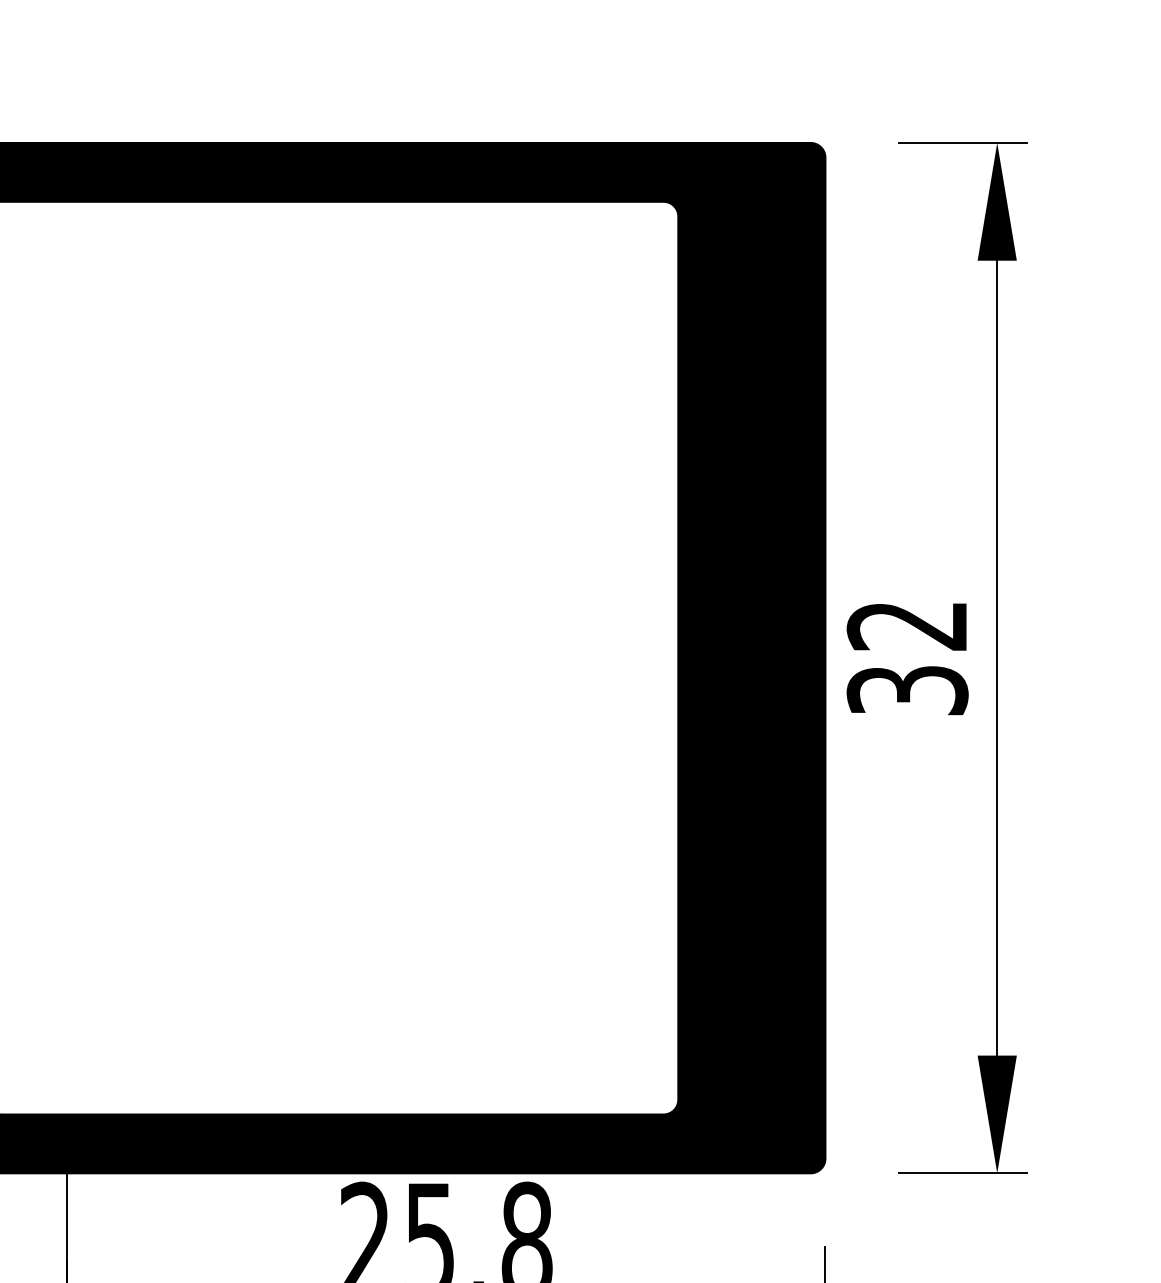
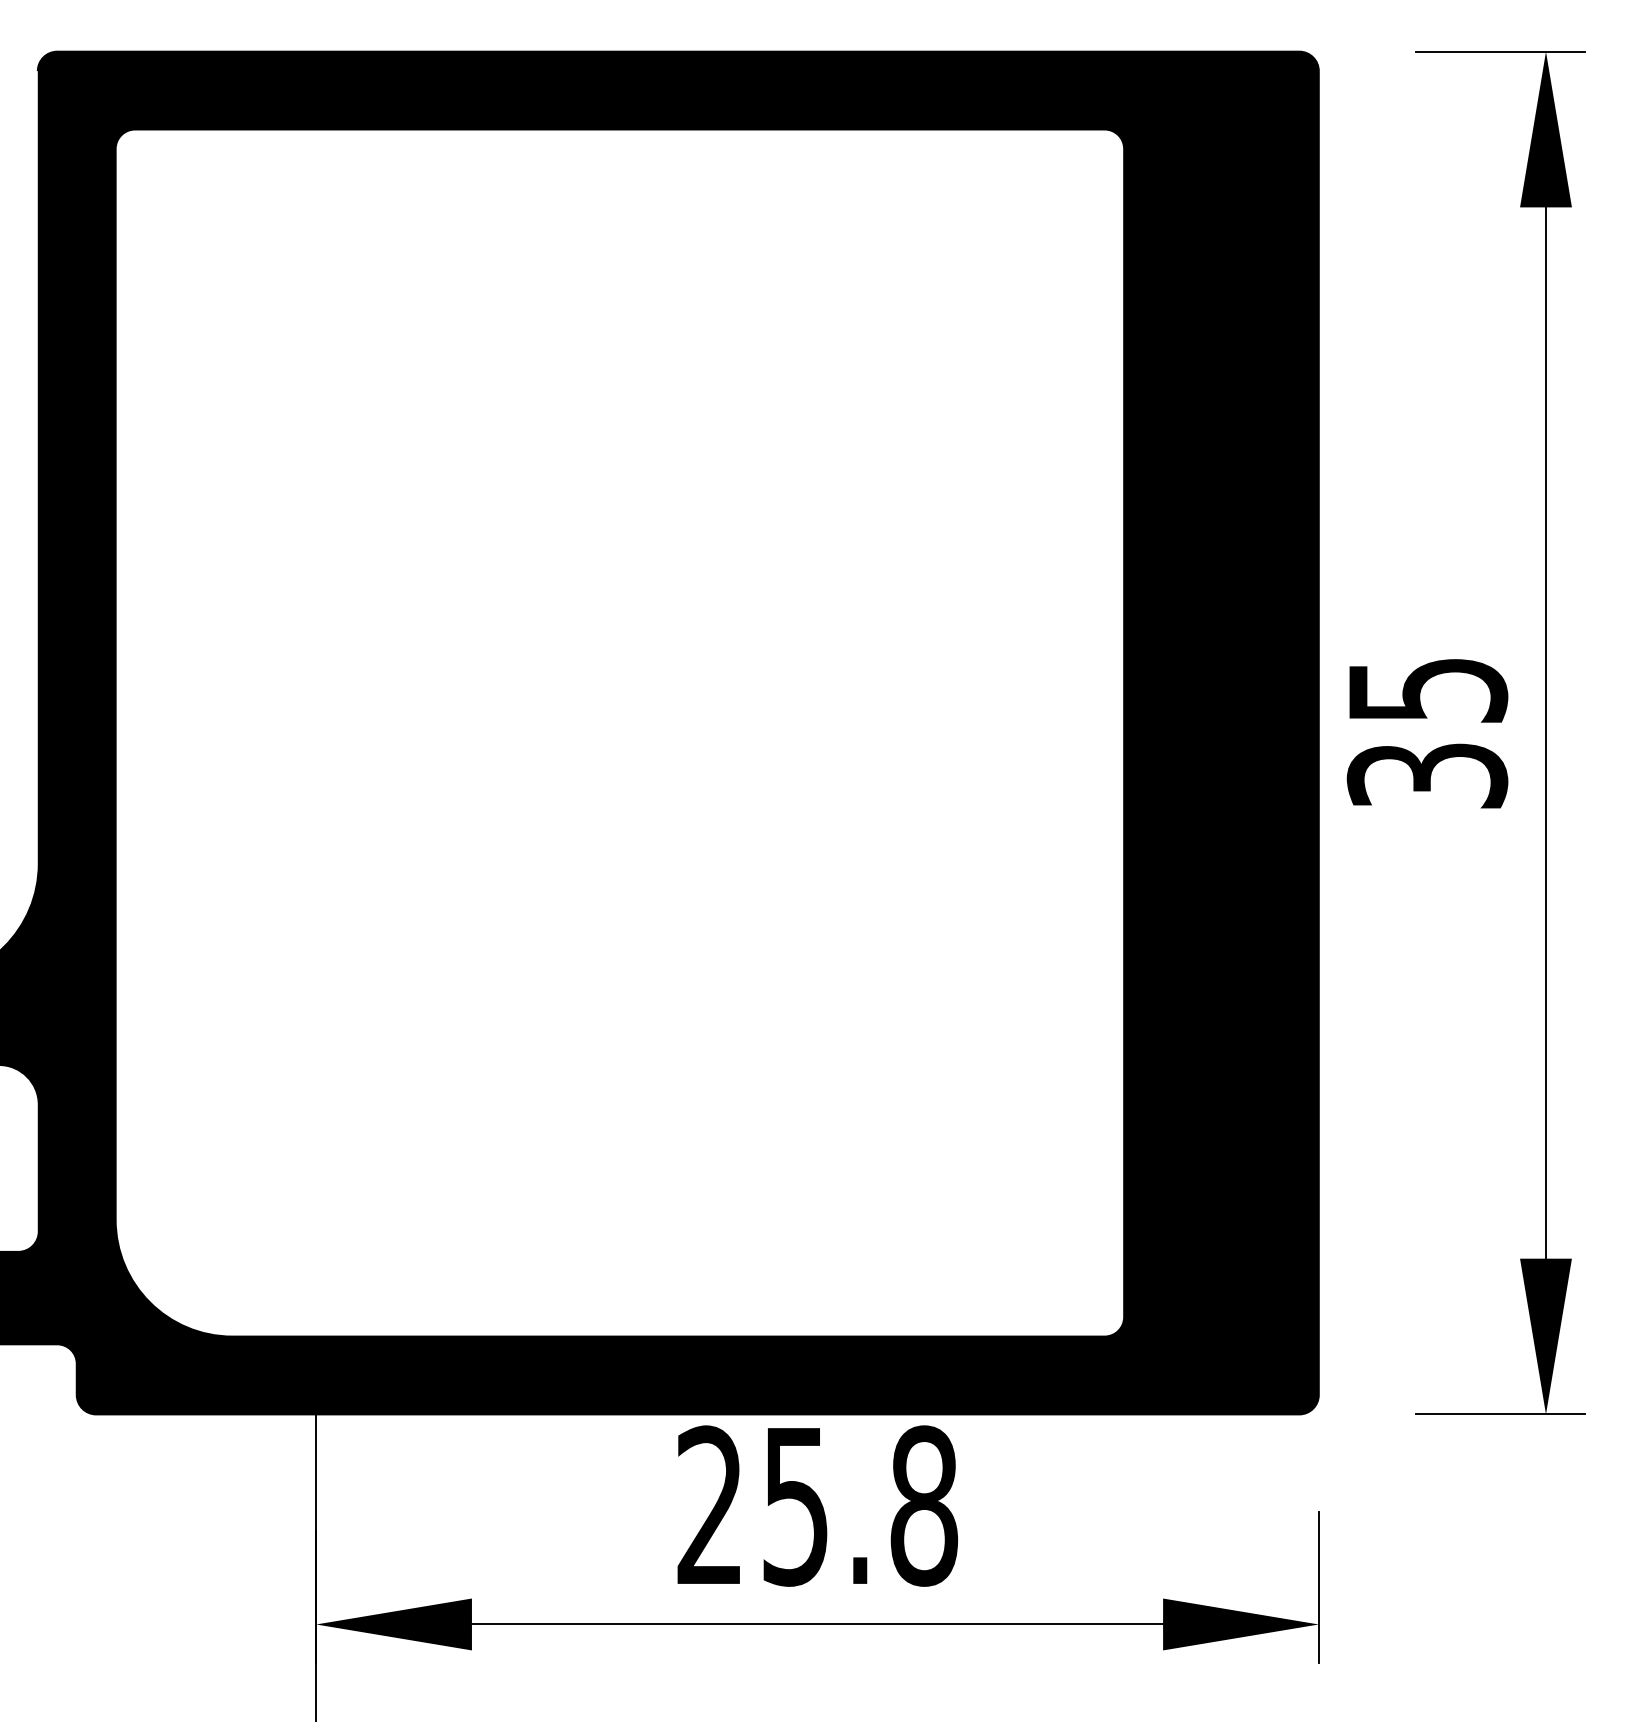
text: (907, 626) -> (1427, 691), 32 -> 35

